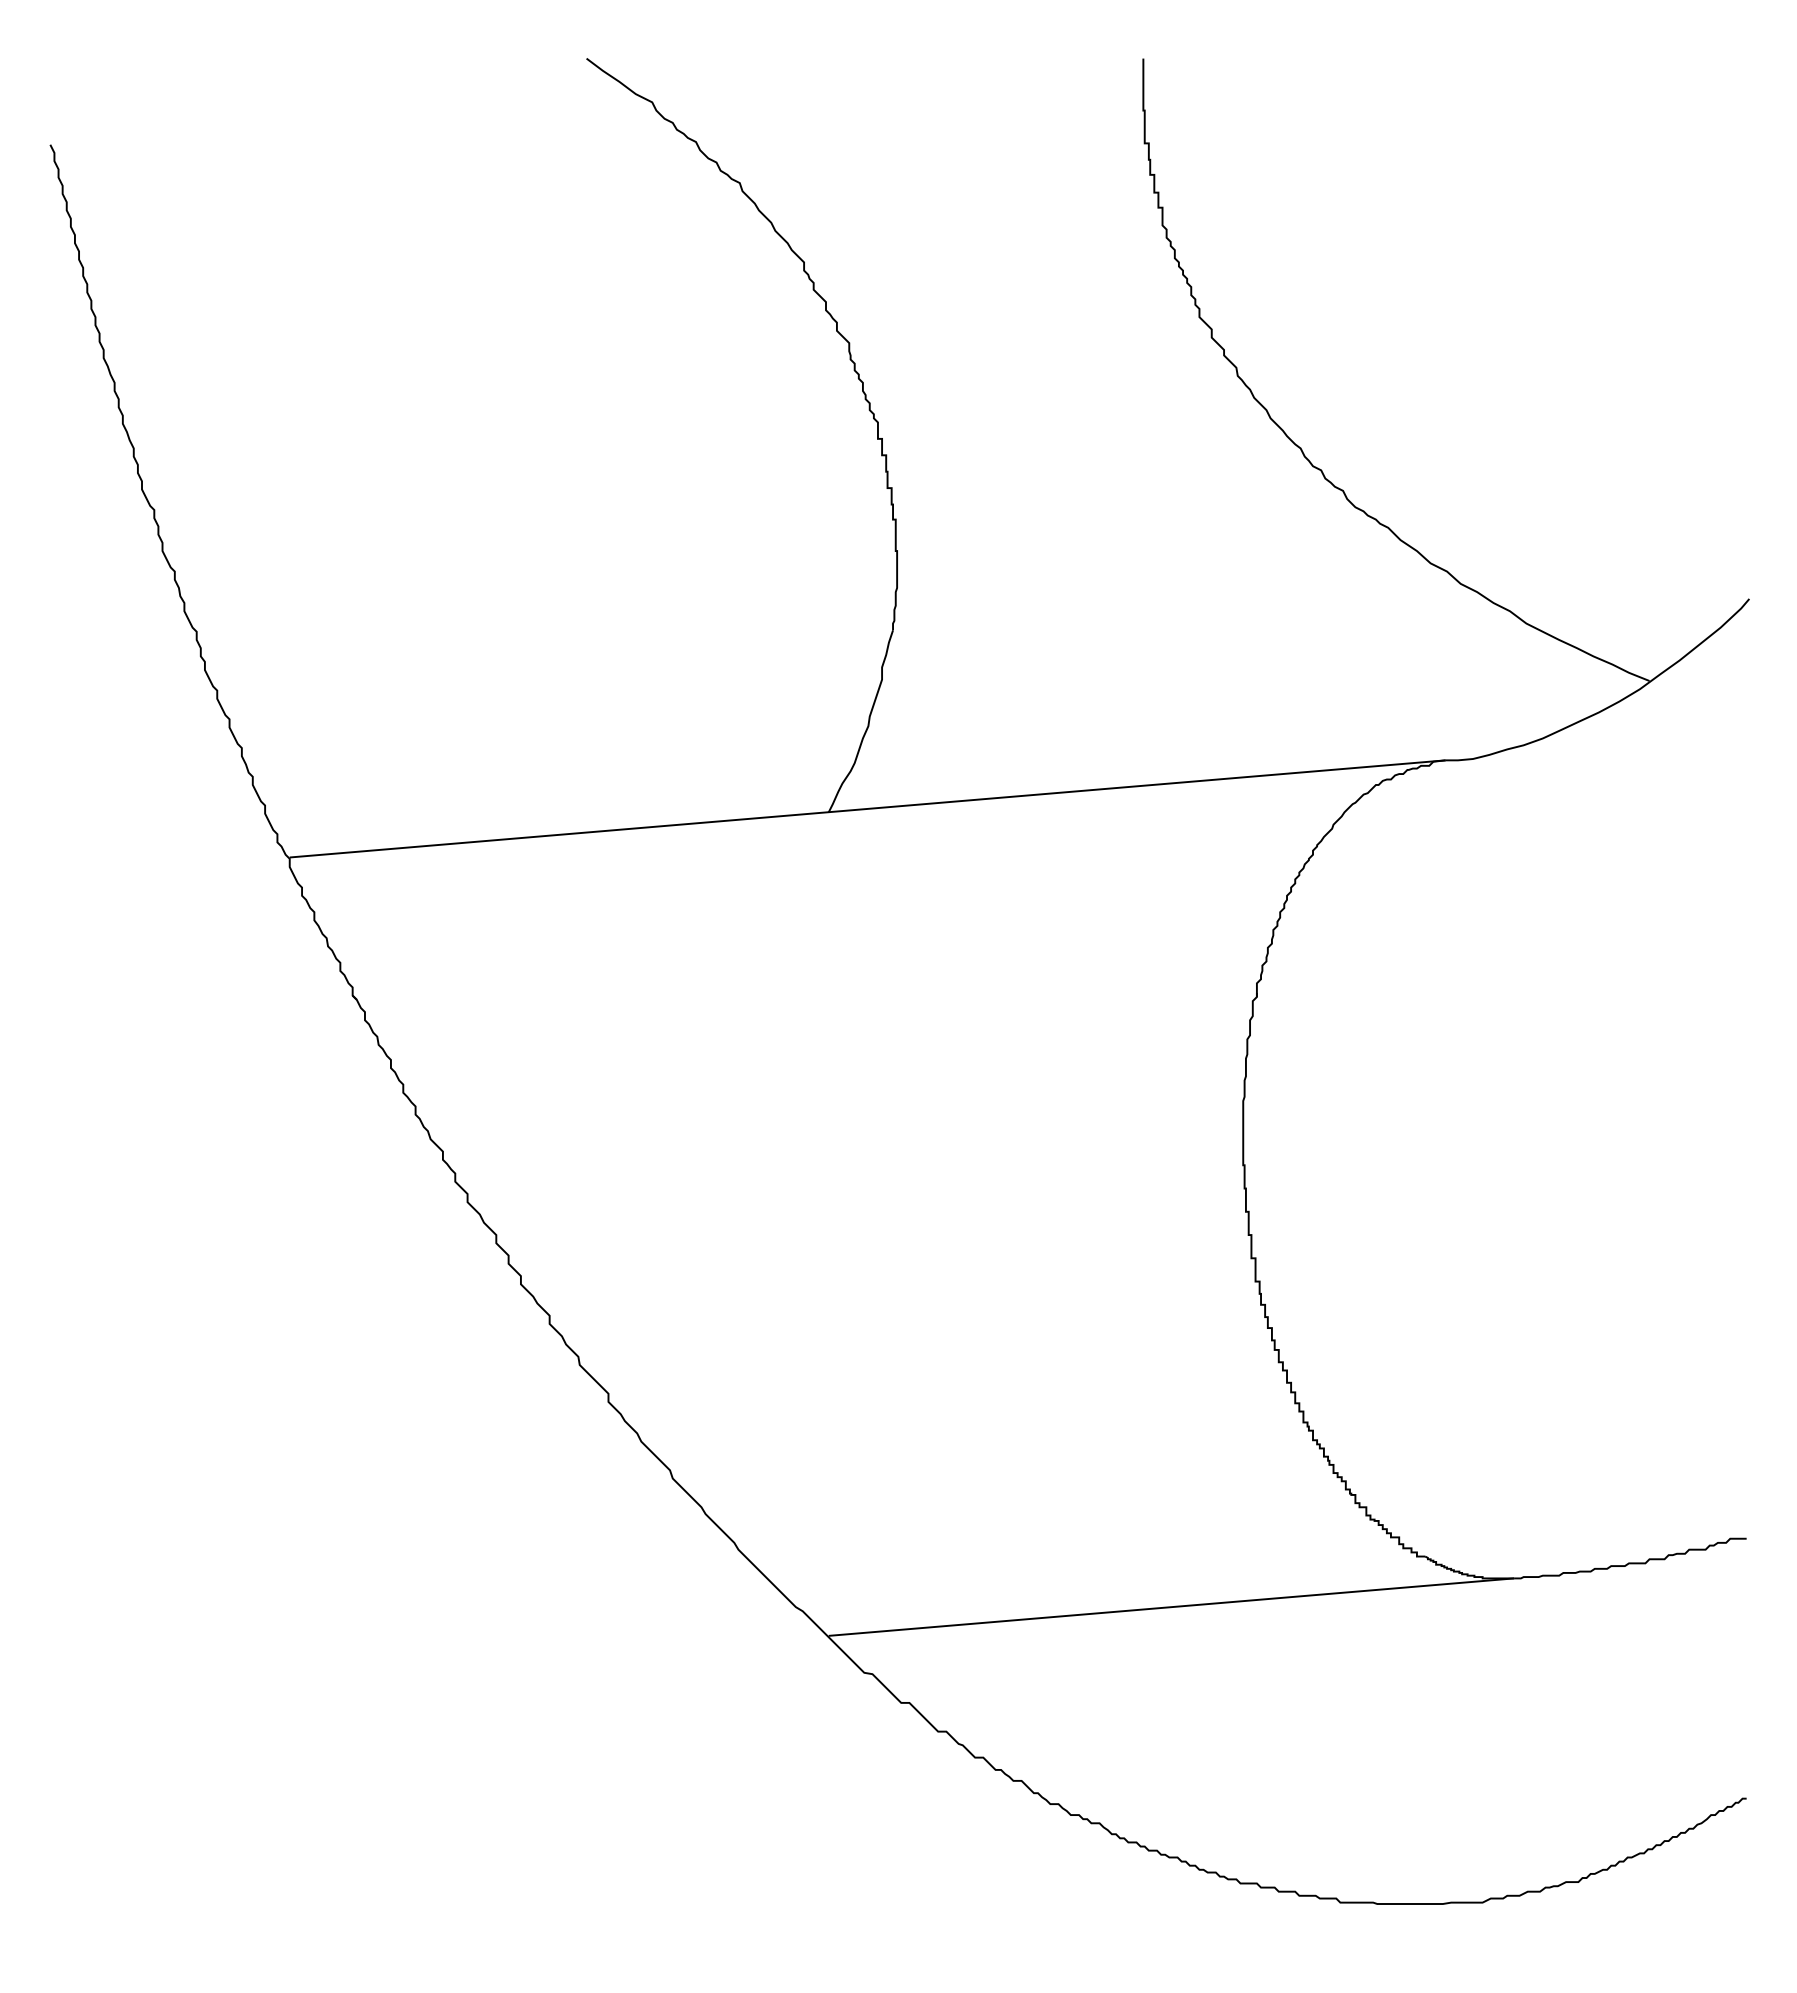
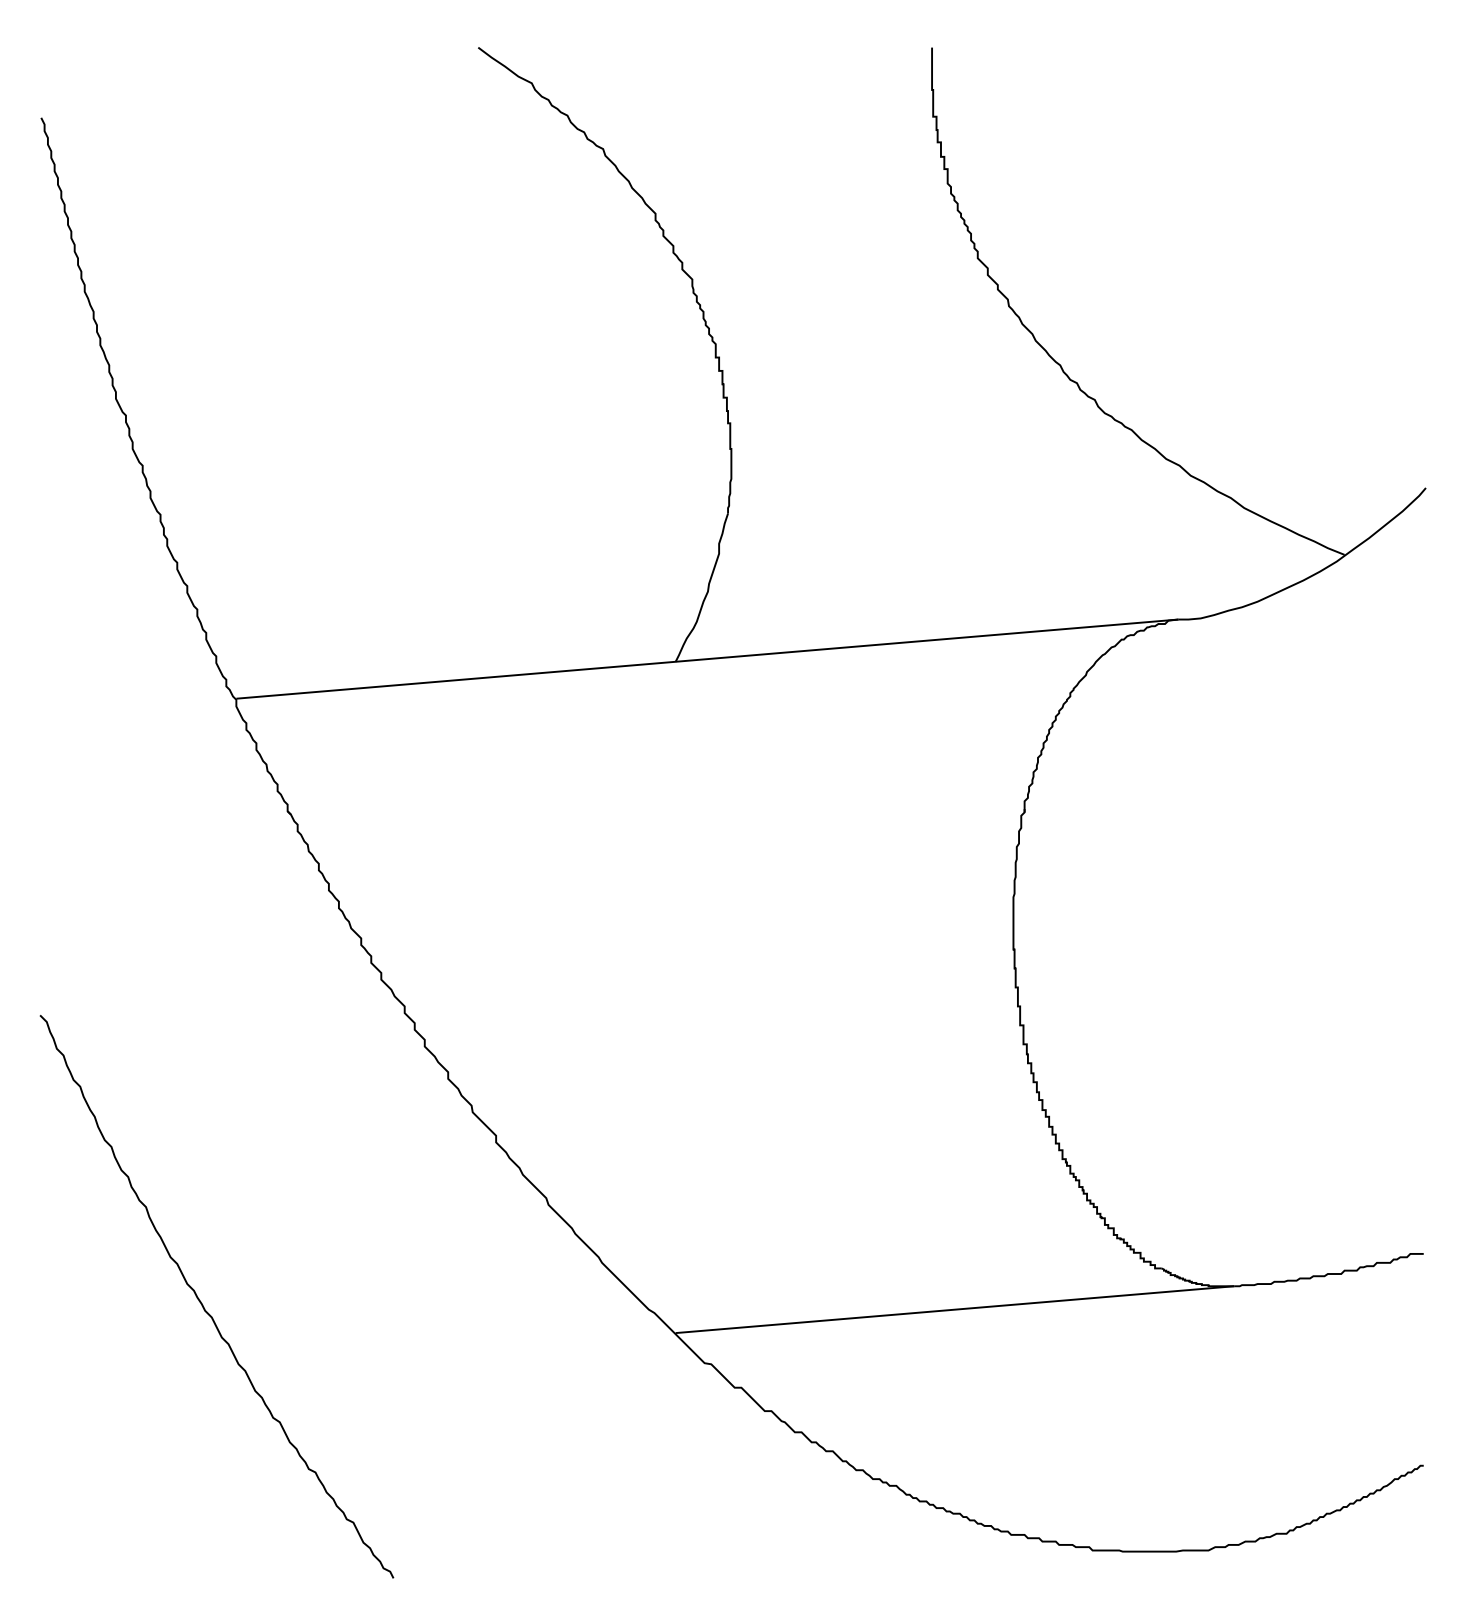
curve: (247, 1598) -> (201, 1302), added

